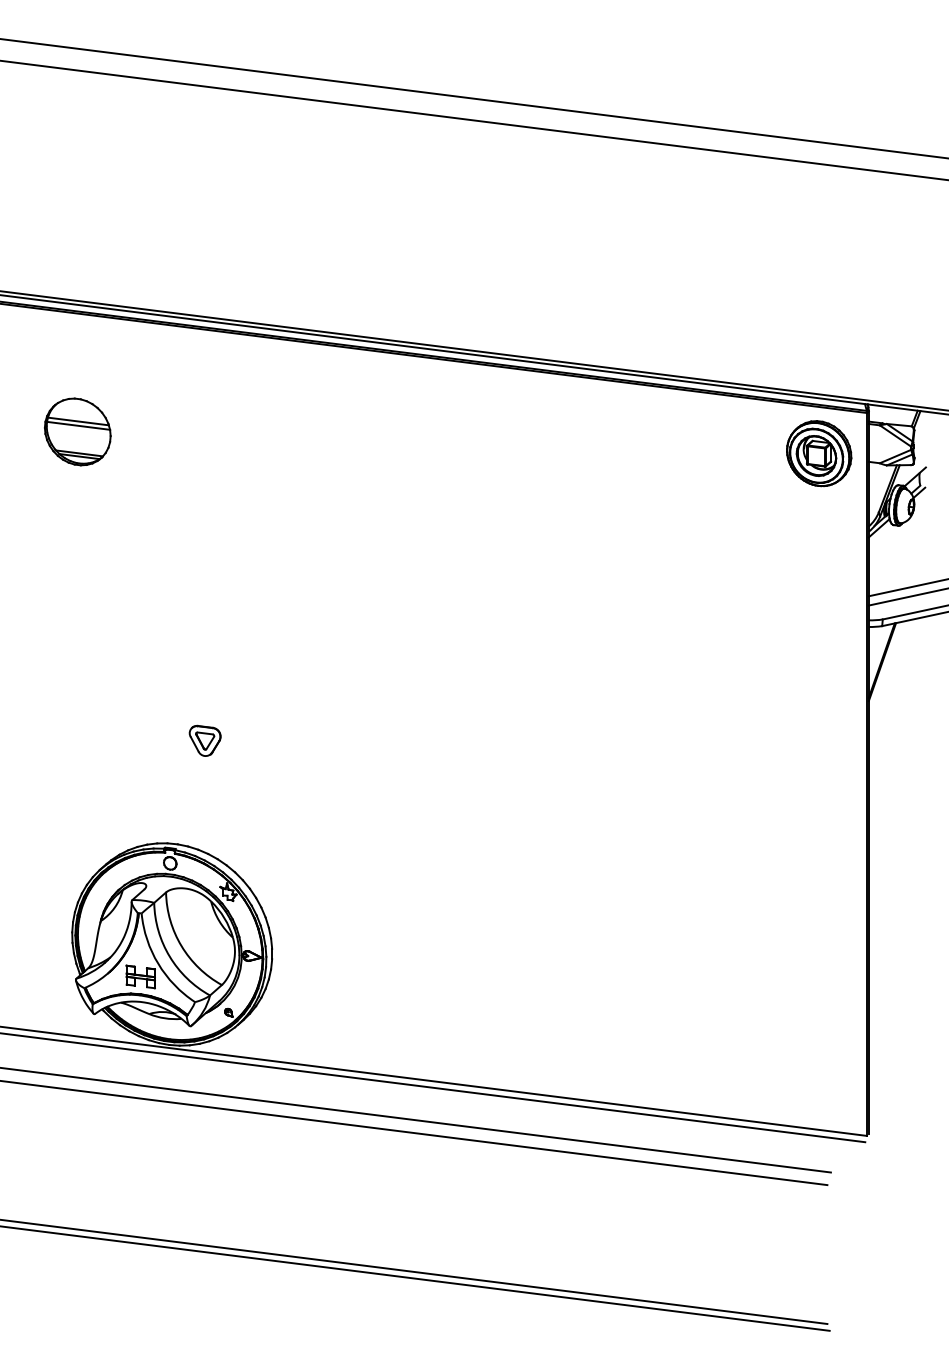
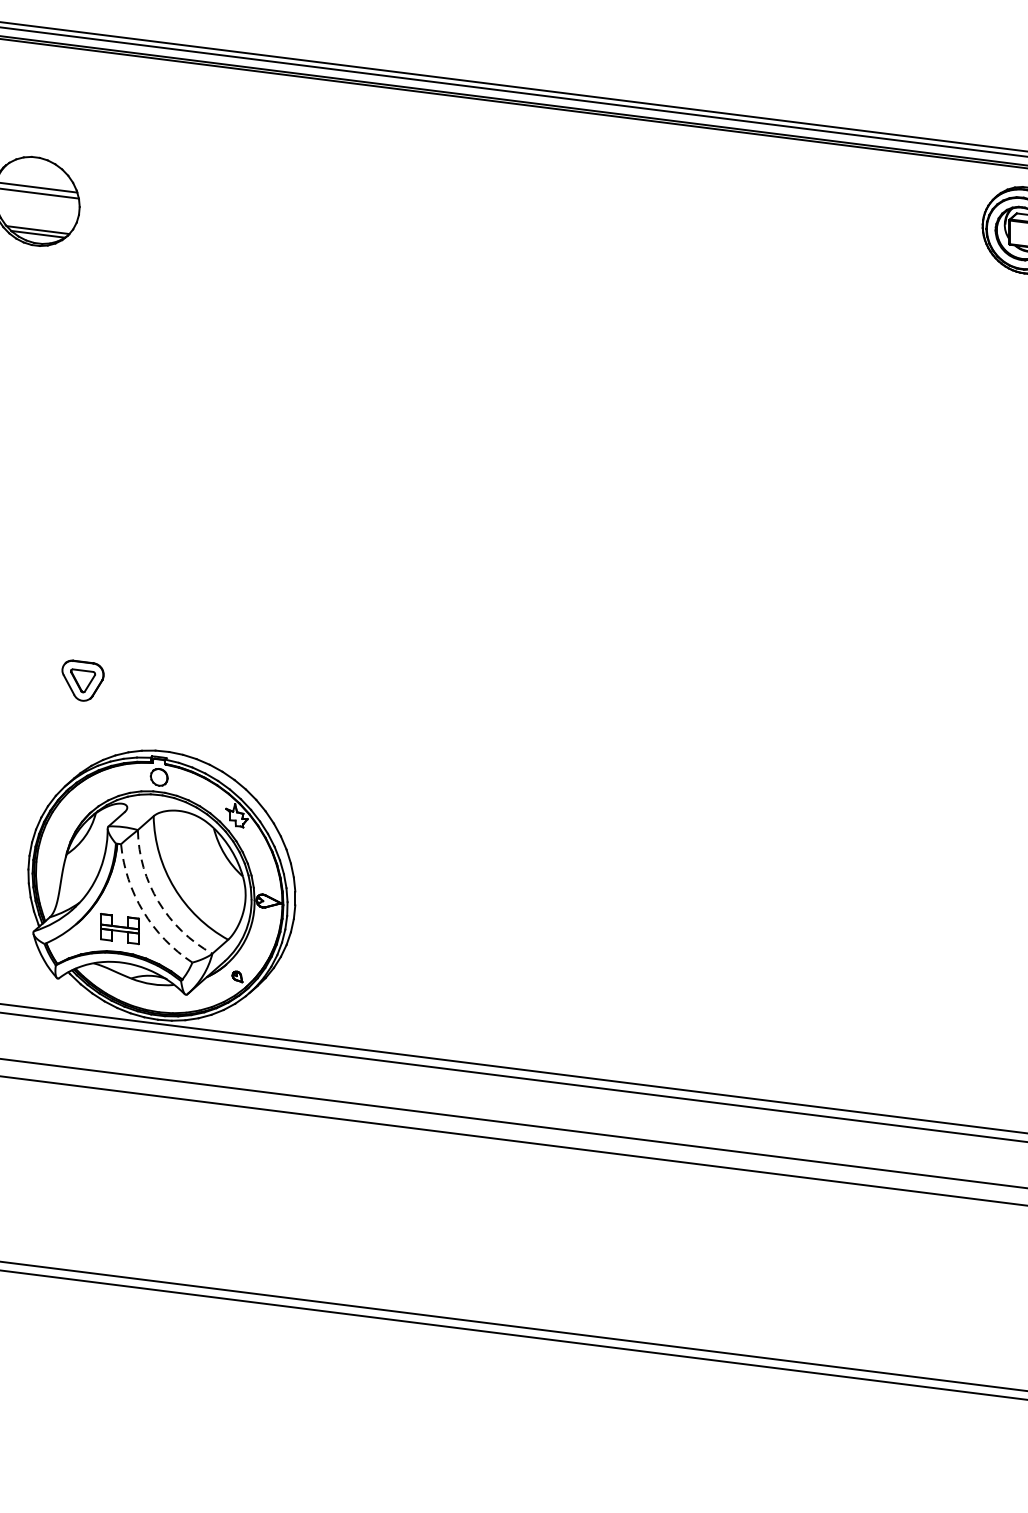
part: (204, 740) -> (82, 680), moved
arc: (169, 956) -> (158, 901), solid -> dashed
arc: (158, 963) -> (143, 911), solid -> dashed

